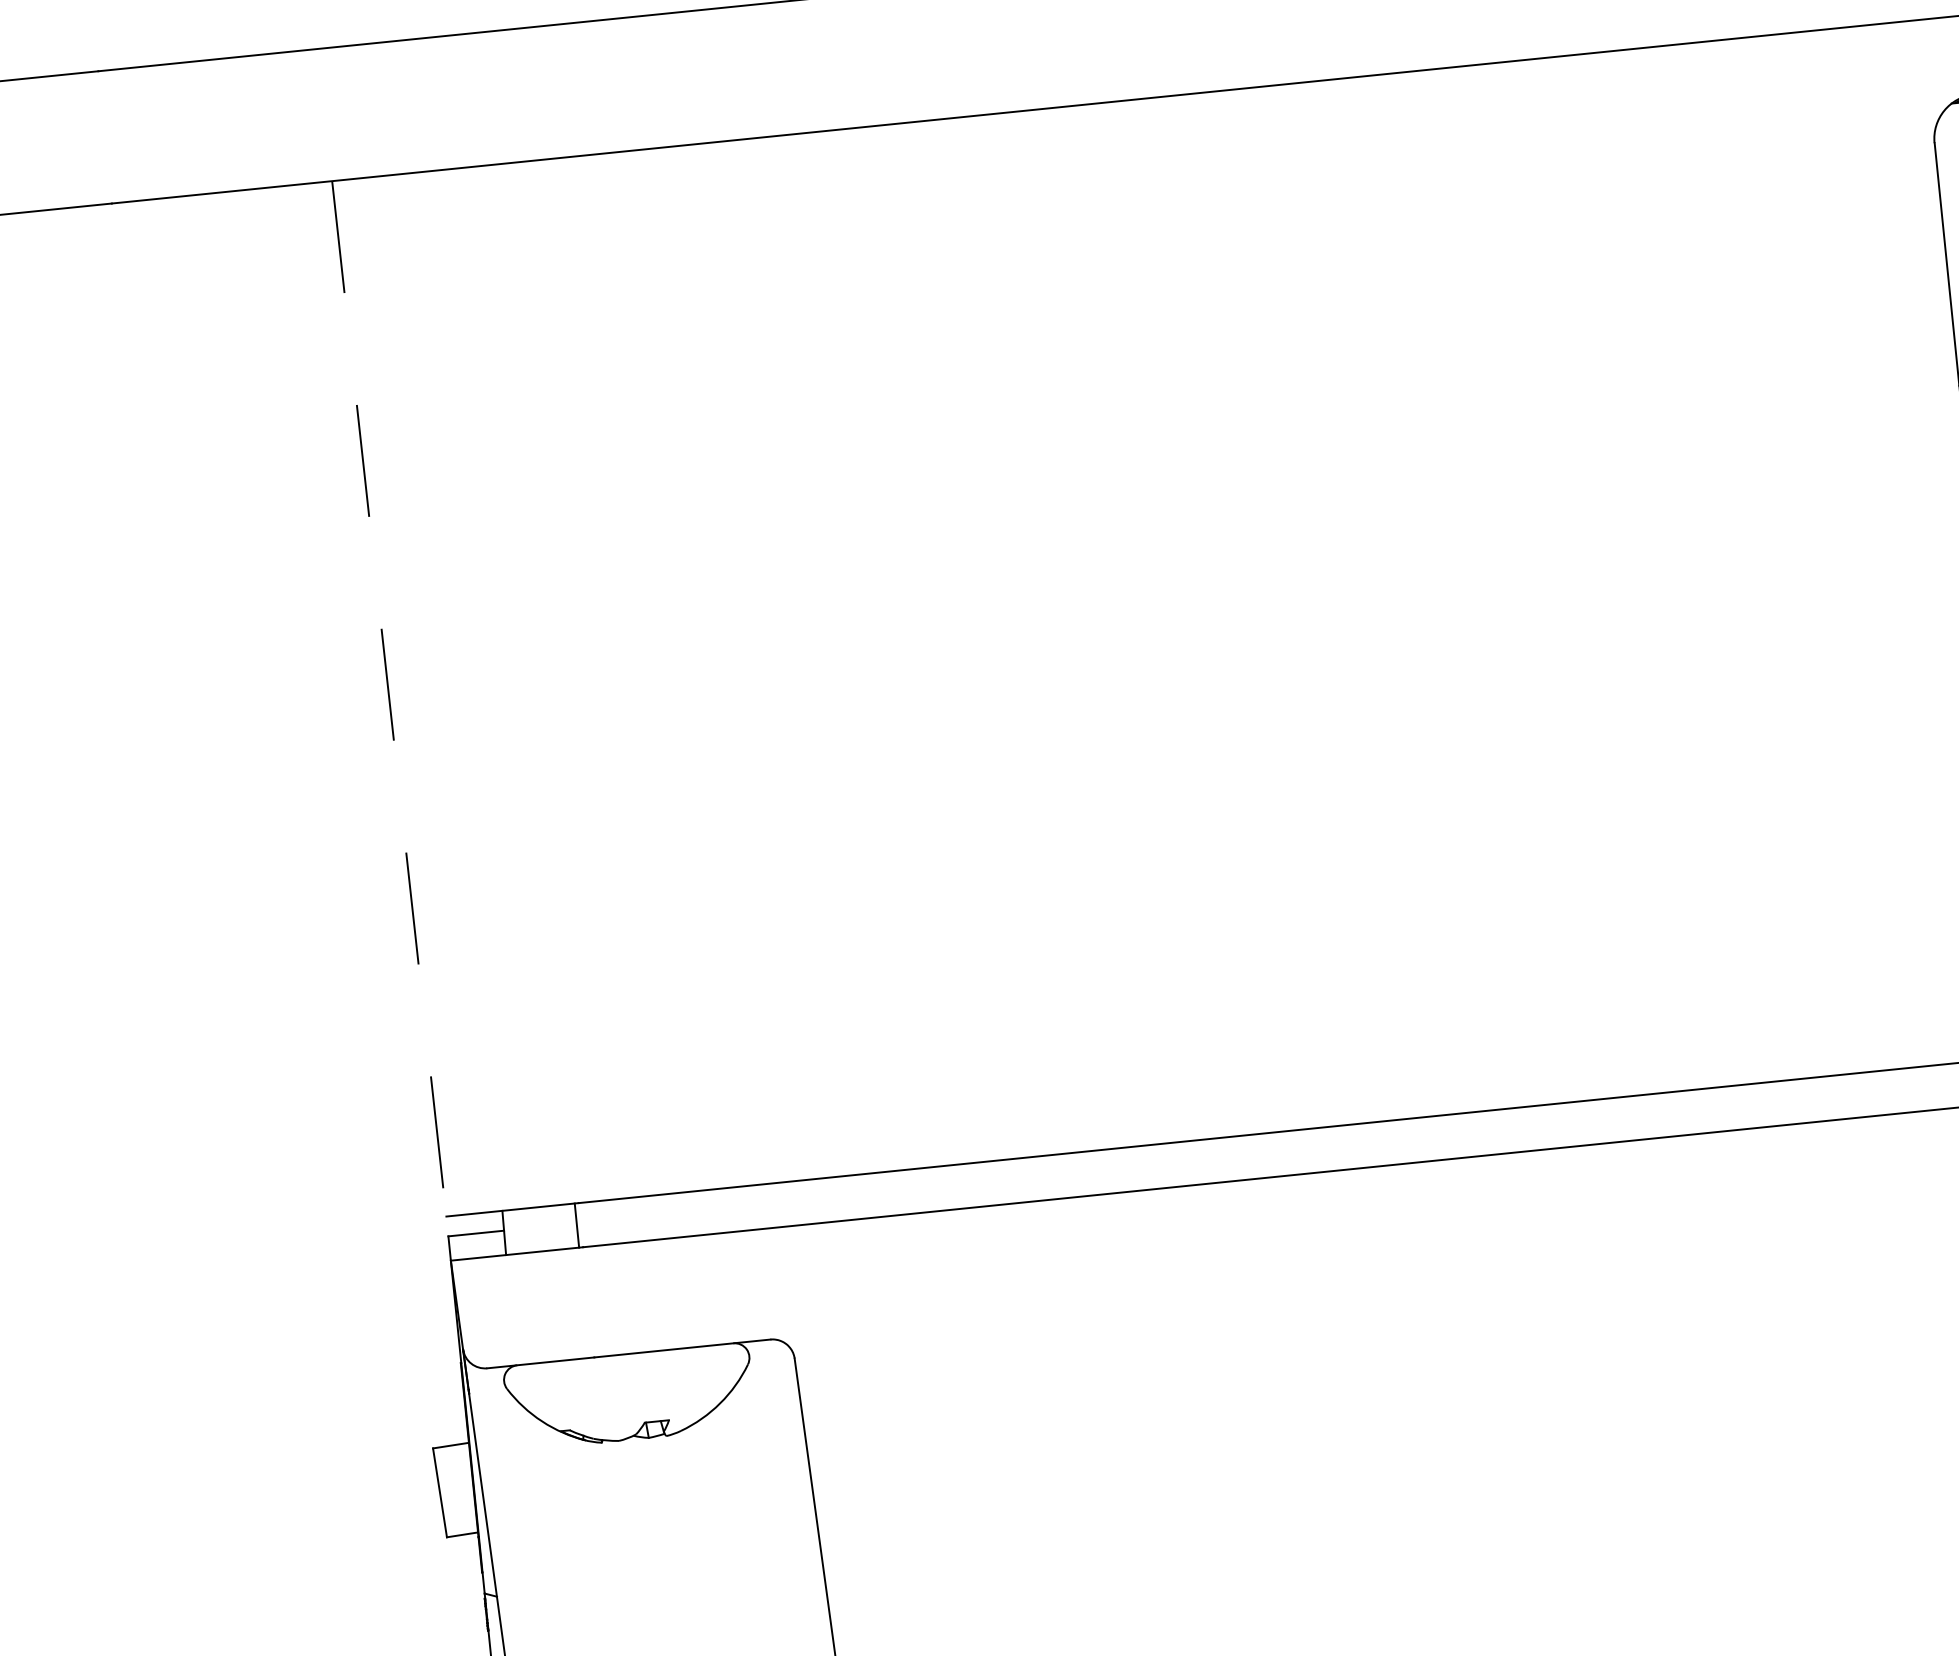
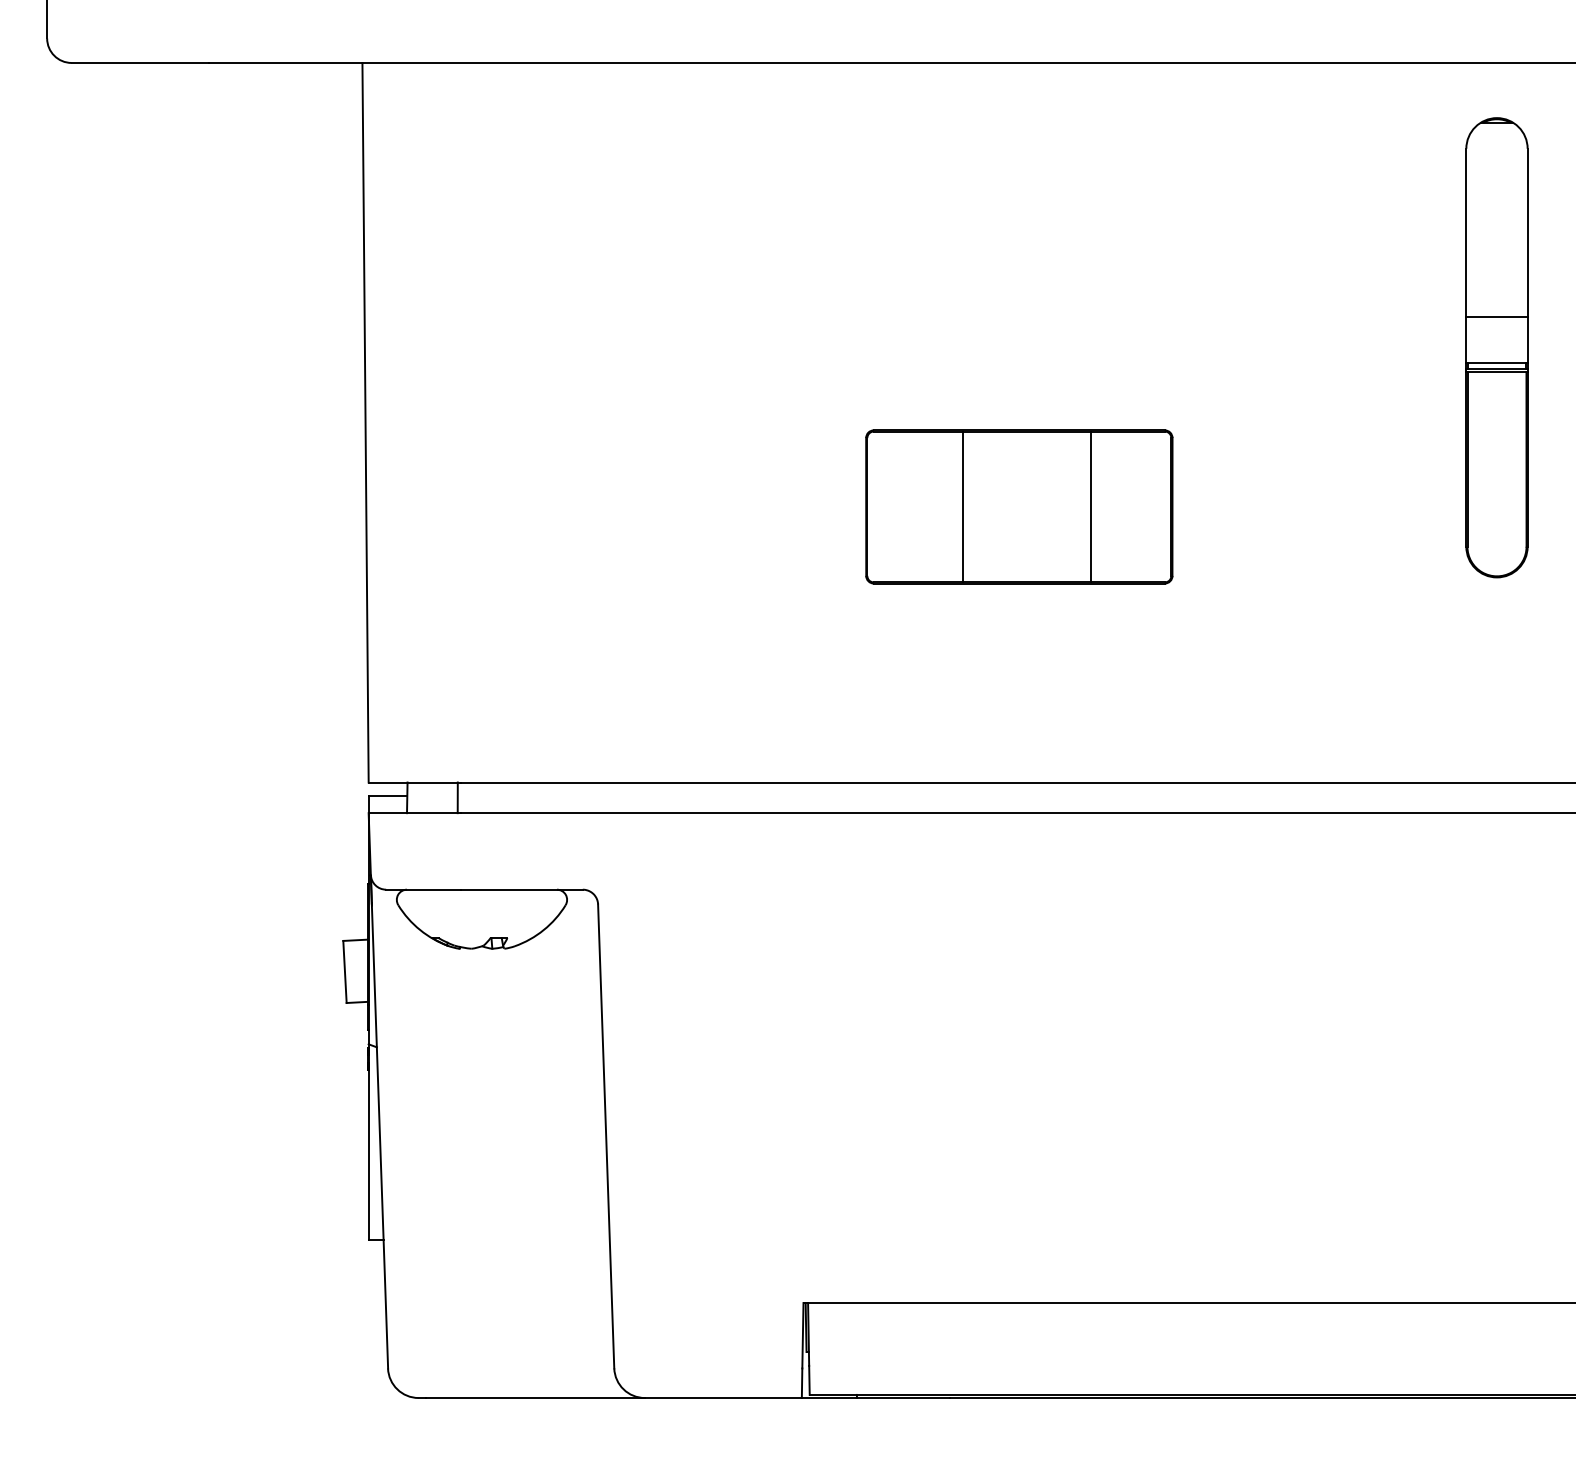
line: (389, 698) -> (365, 422), dashed -> solid
part: (1343, 723) -> (1019, 506), added

